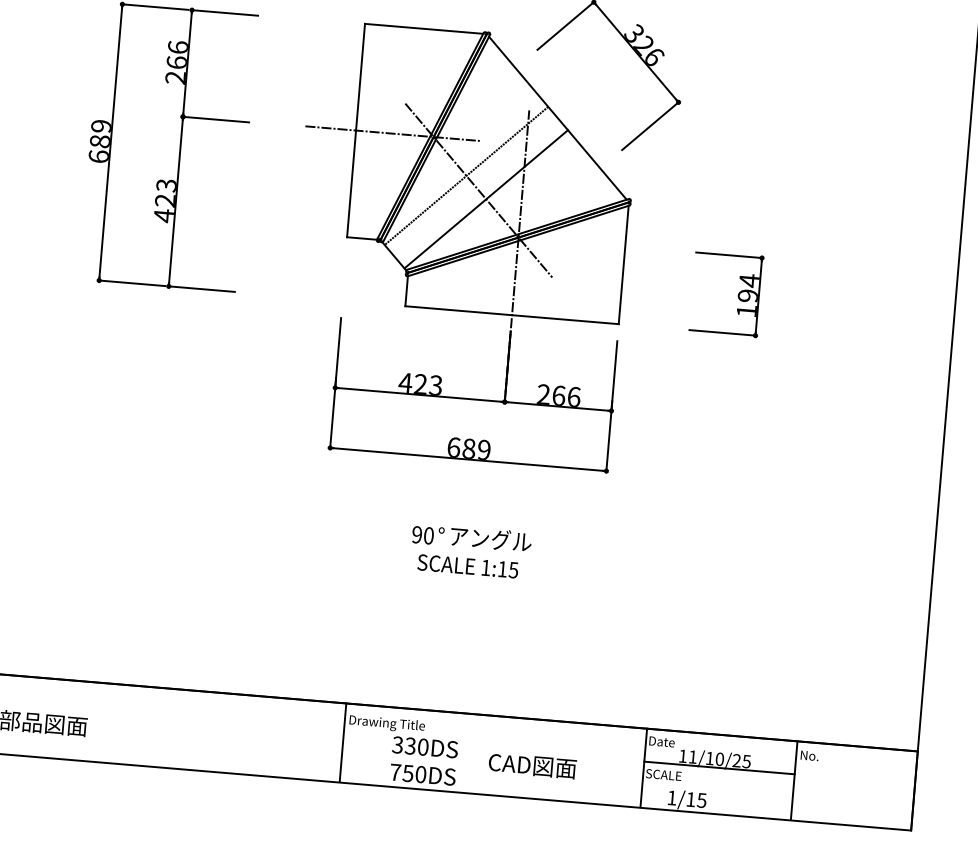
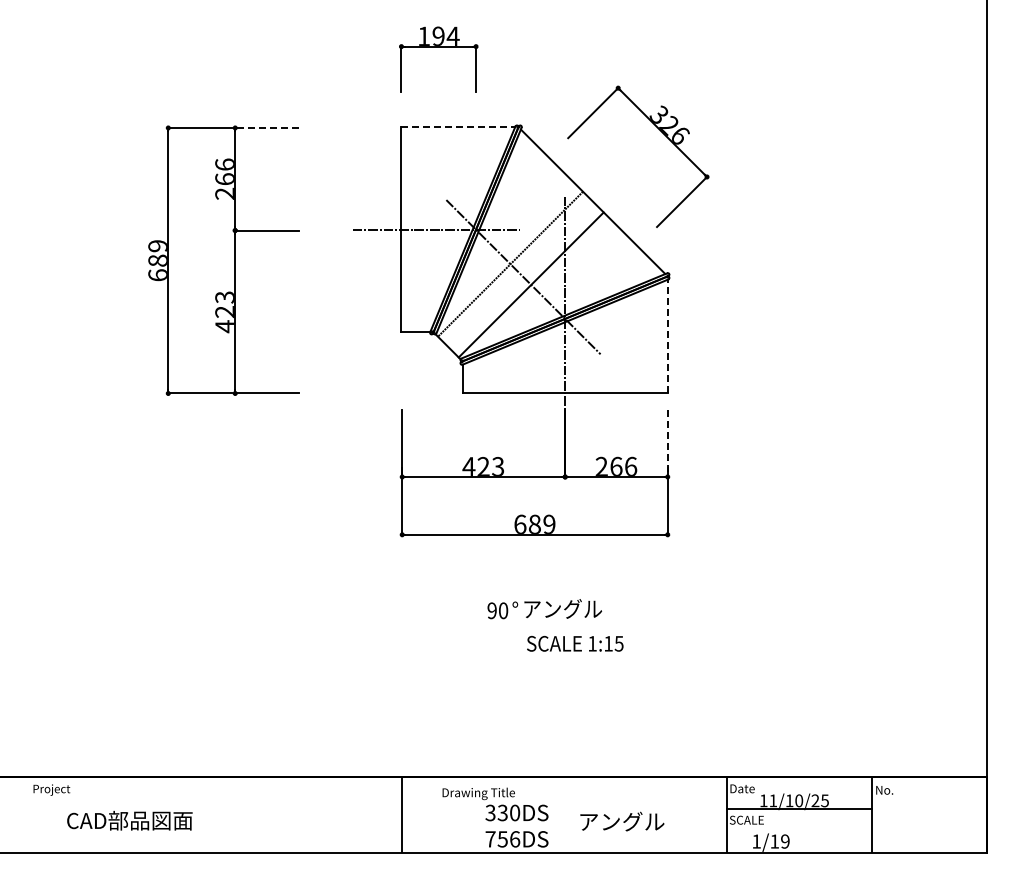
line: (224, 12) -> (266, 127), solid -> dashed
line: (424, 29) -> (458, 127), solid -> dashed
line: (623, 264) -> (667, 336), solid -> dashed
part: (738, 294) -> (779, 355), removed
line: (614, 376) -> (667, 443), solid -> dashed
text: (468, 566) -> (575, 643), moved
line: (343, 742) -> (402, 814), moved
text: (533, 765) -> (621, 821), CAD図面 -> アングル
text: (421, 774) -> (515, 839), 750DS -> 756DS
text: (702, 800) -> (785, 841), 1/15 -> 1/19

